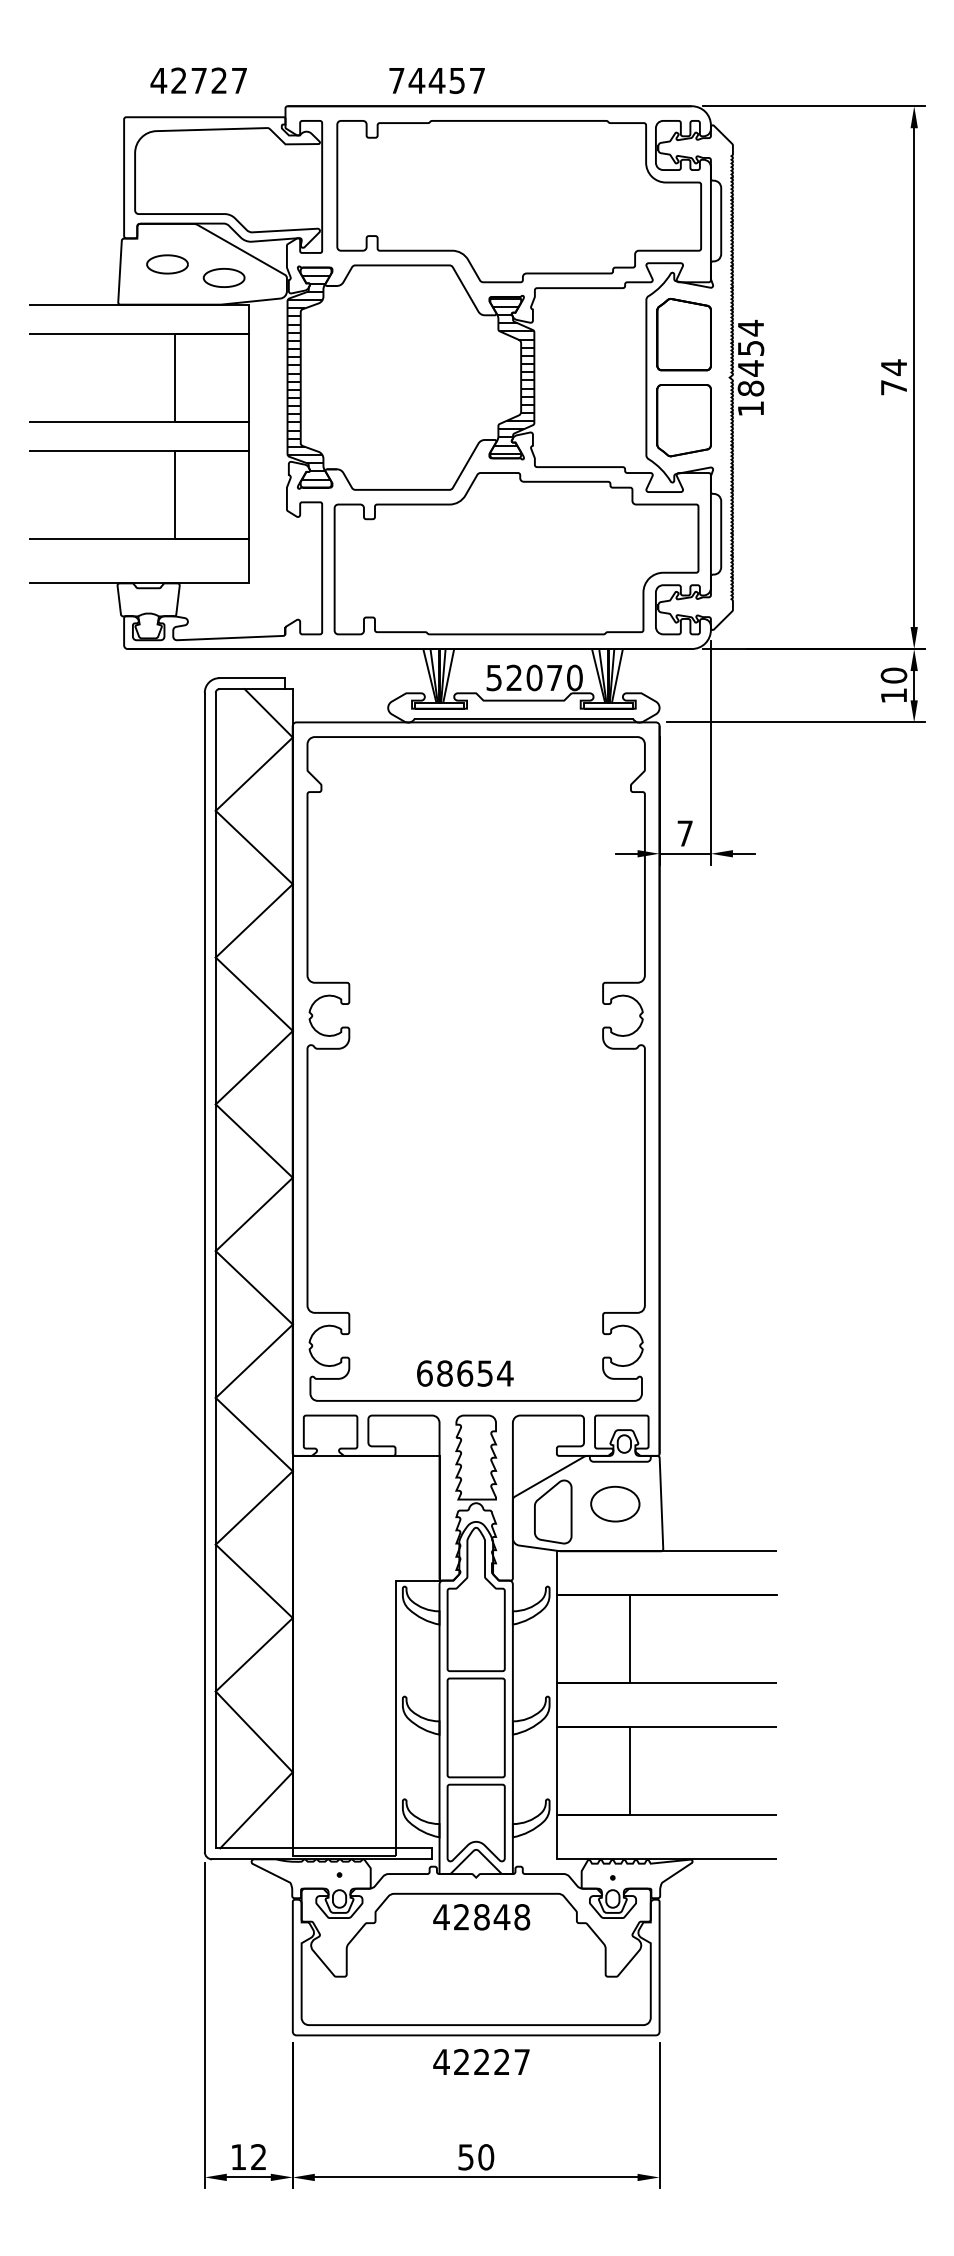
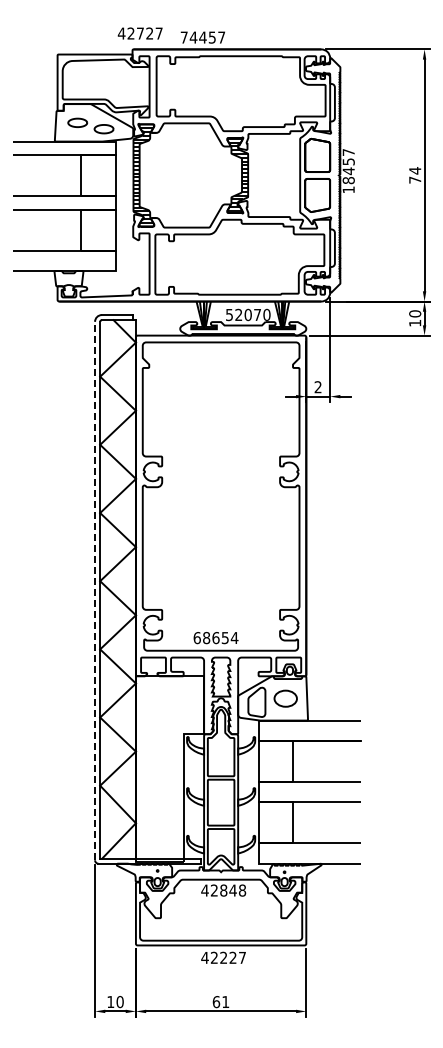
text: (197, 80) -> (139, 33), moved
text: (750, 328) -> (348, 152), 18454 -> 18457
text: (683, 834) -> (317, 387), 7 -> 2
line: (205, 1271) -> (95, 590), solid -> dashed
text: (257, 2158) -> (119, 1002), 12 -> 10
text: (474, 2158) -> (220, 1002), 50 -> 61

